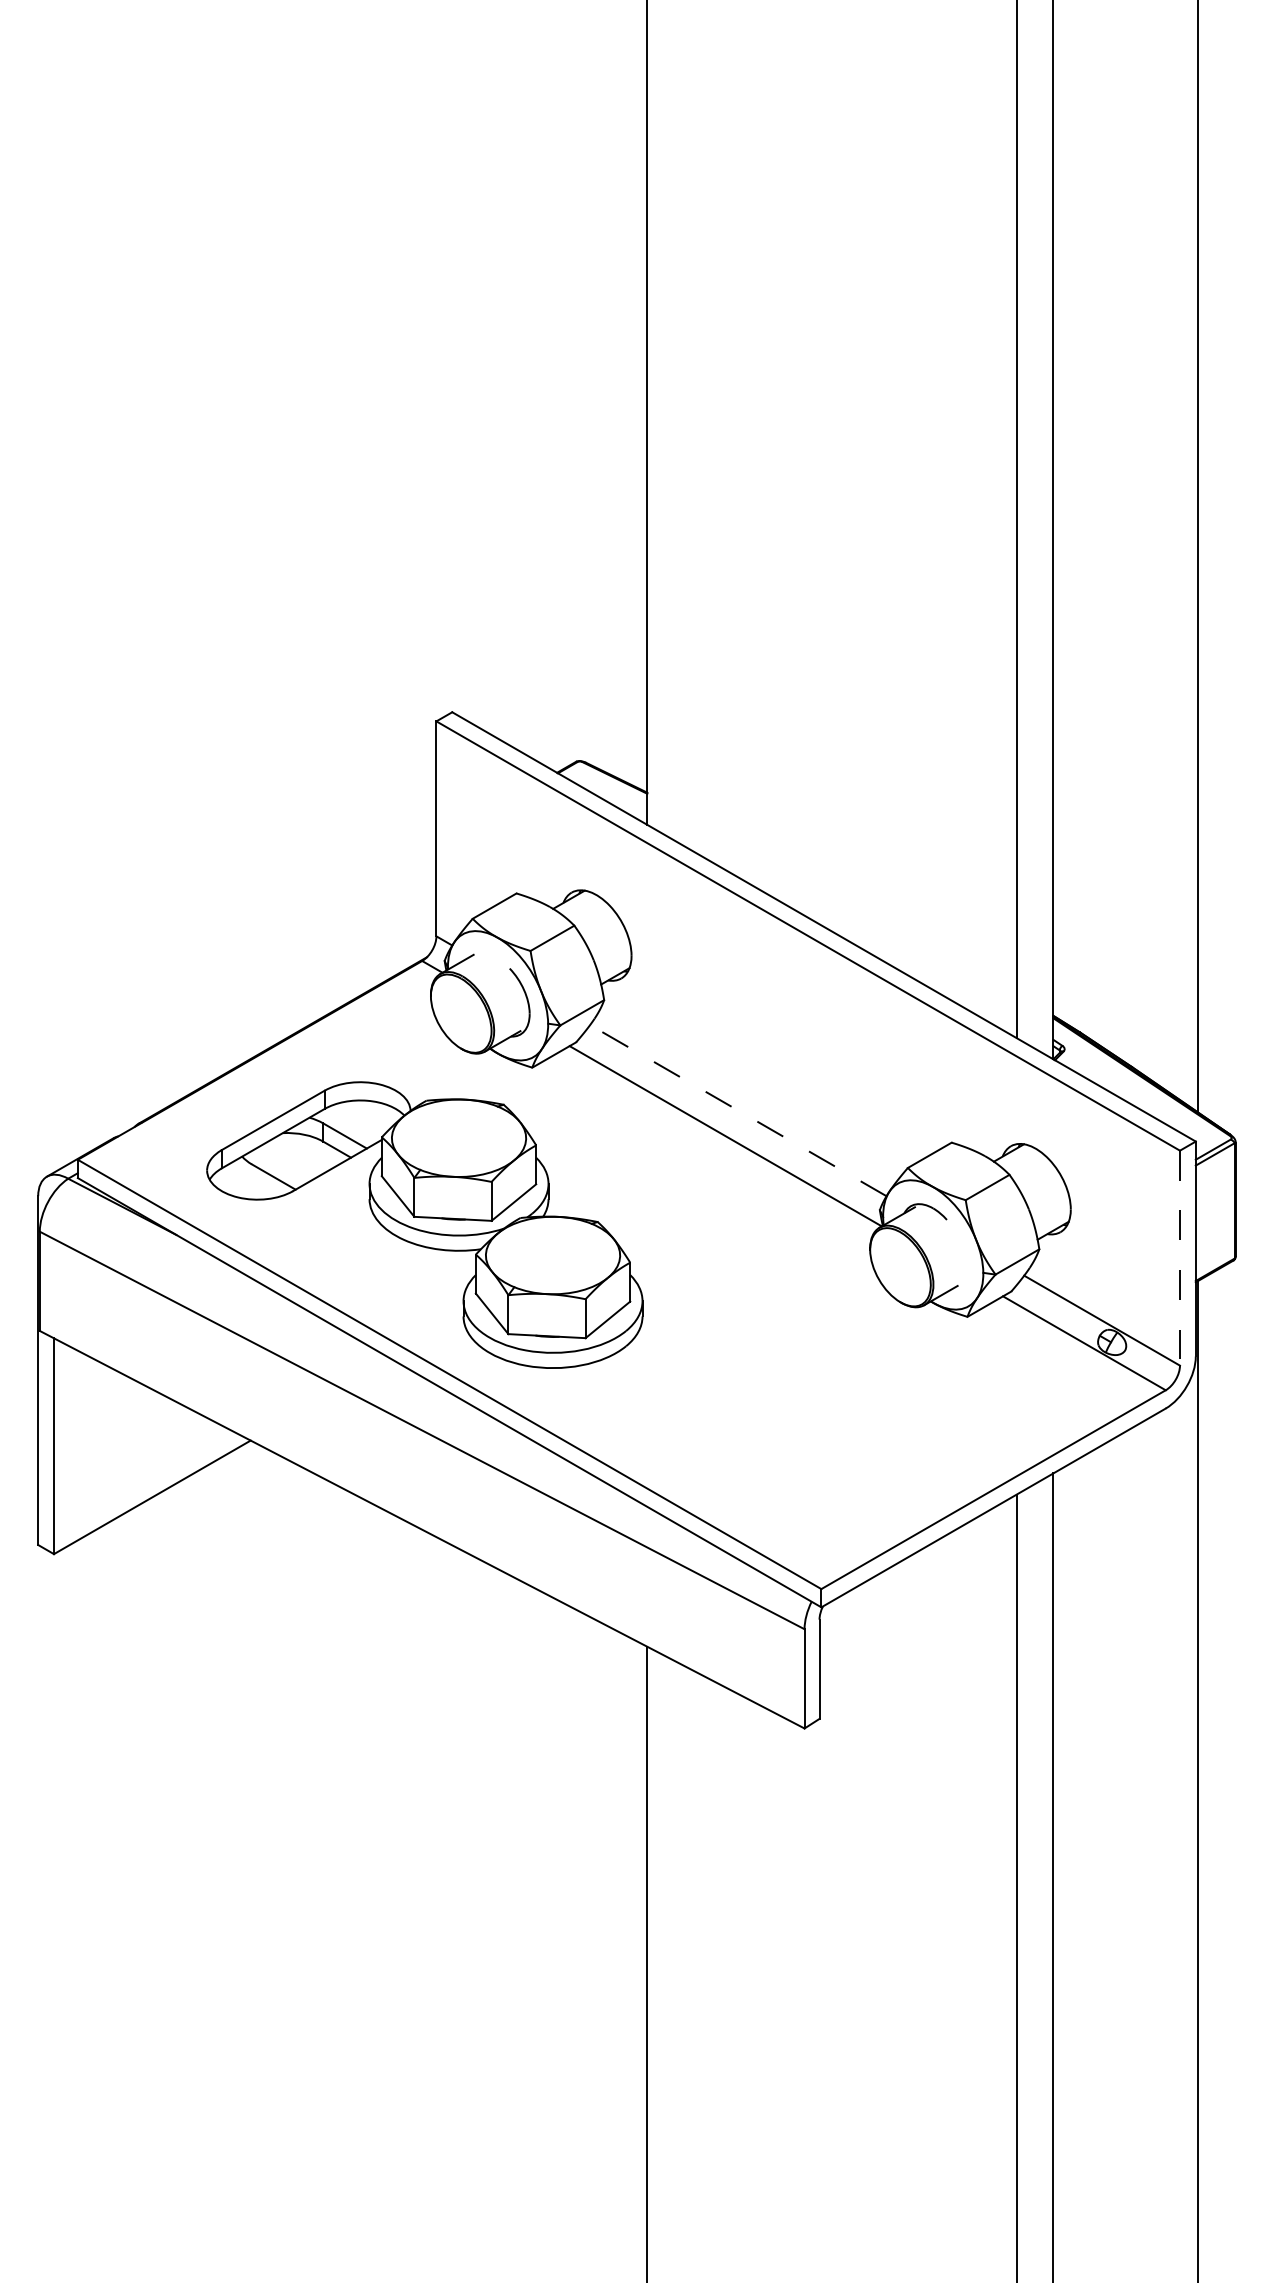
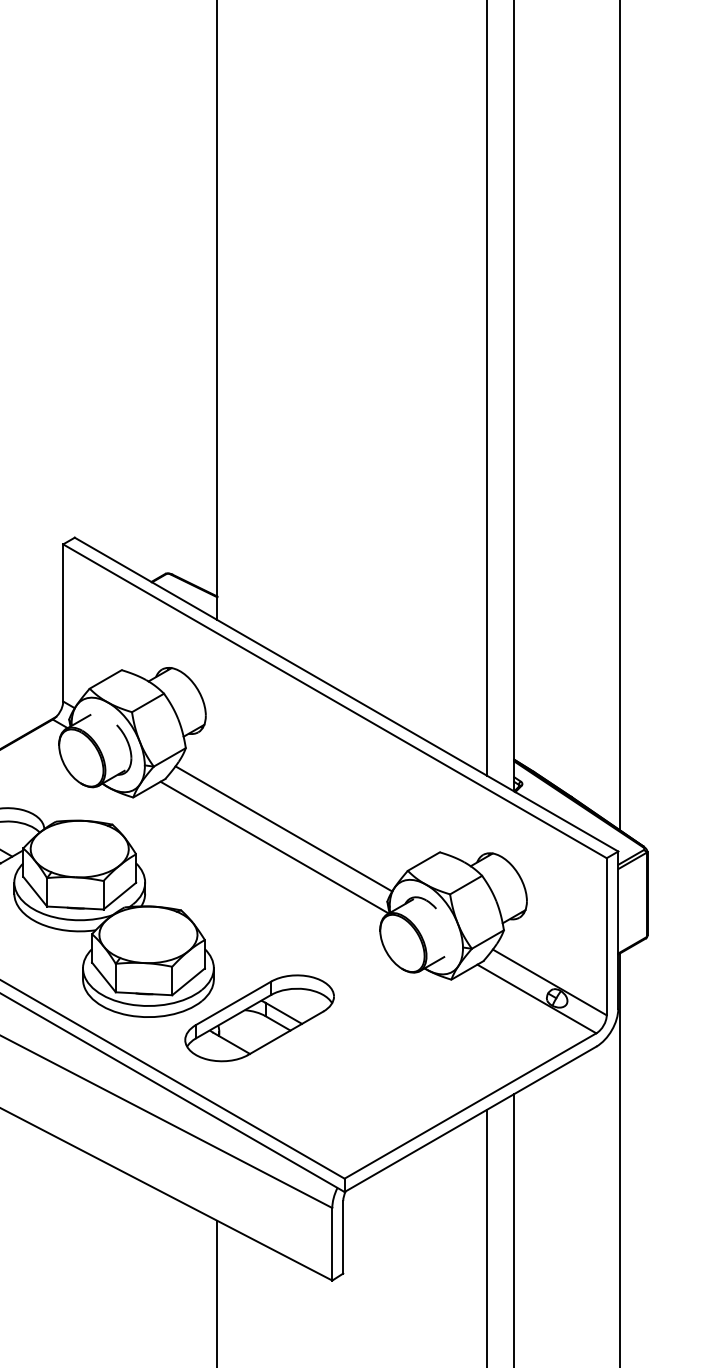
line: (737, 1110) -> (283, 828), dashed -> solid
line: (1179, 1258) -> (606, 937), dashed -> solid
part: (704, 1369) -> (259, 1018), added

